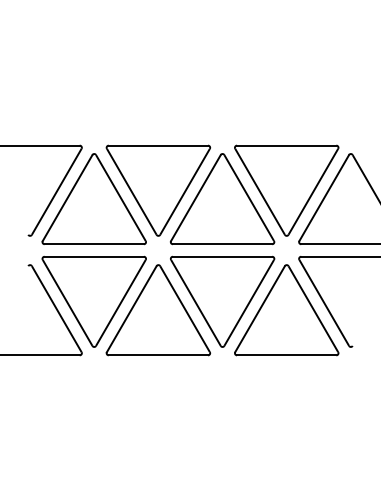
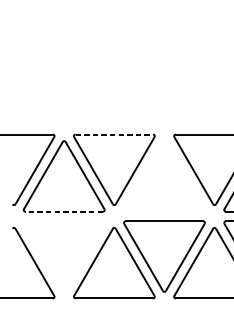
line: (158, 145) -> (114, 134), solid -> dashed
part: (222, 199) -> (164, 176), removed
line: (94, 244) -> (64, 211), solid -> dashed
part: (93, 301) -> (63, 256), removed

